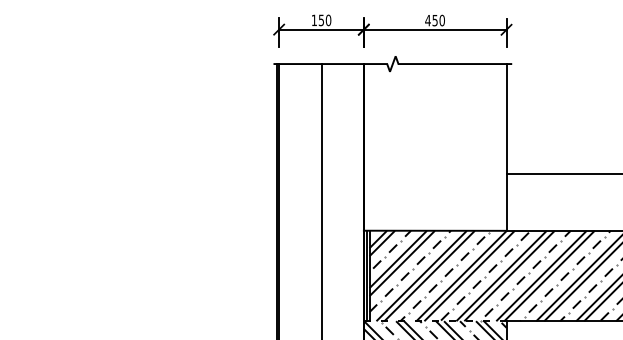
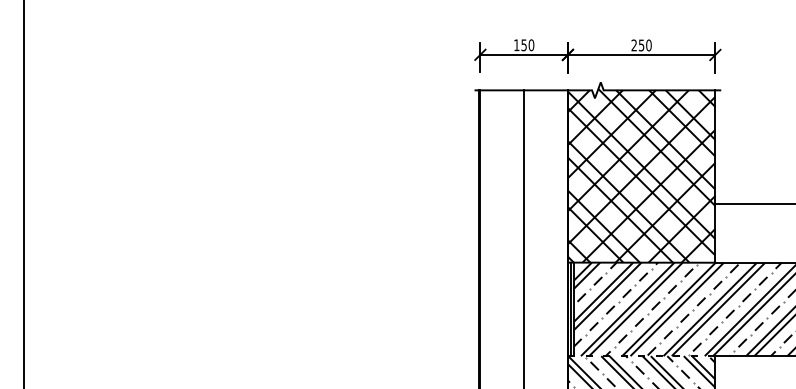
text: (428, 20) -> (634, 45), 450 -> 250
hatch: (435, 146) -> (641, 175), added

